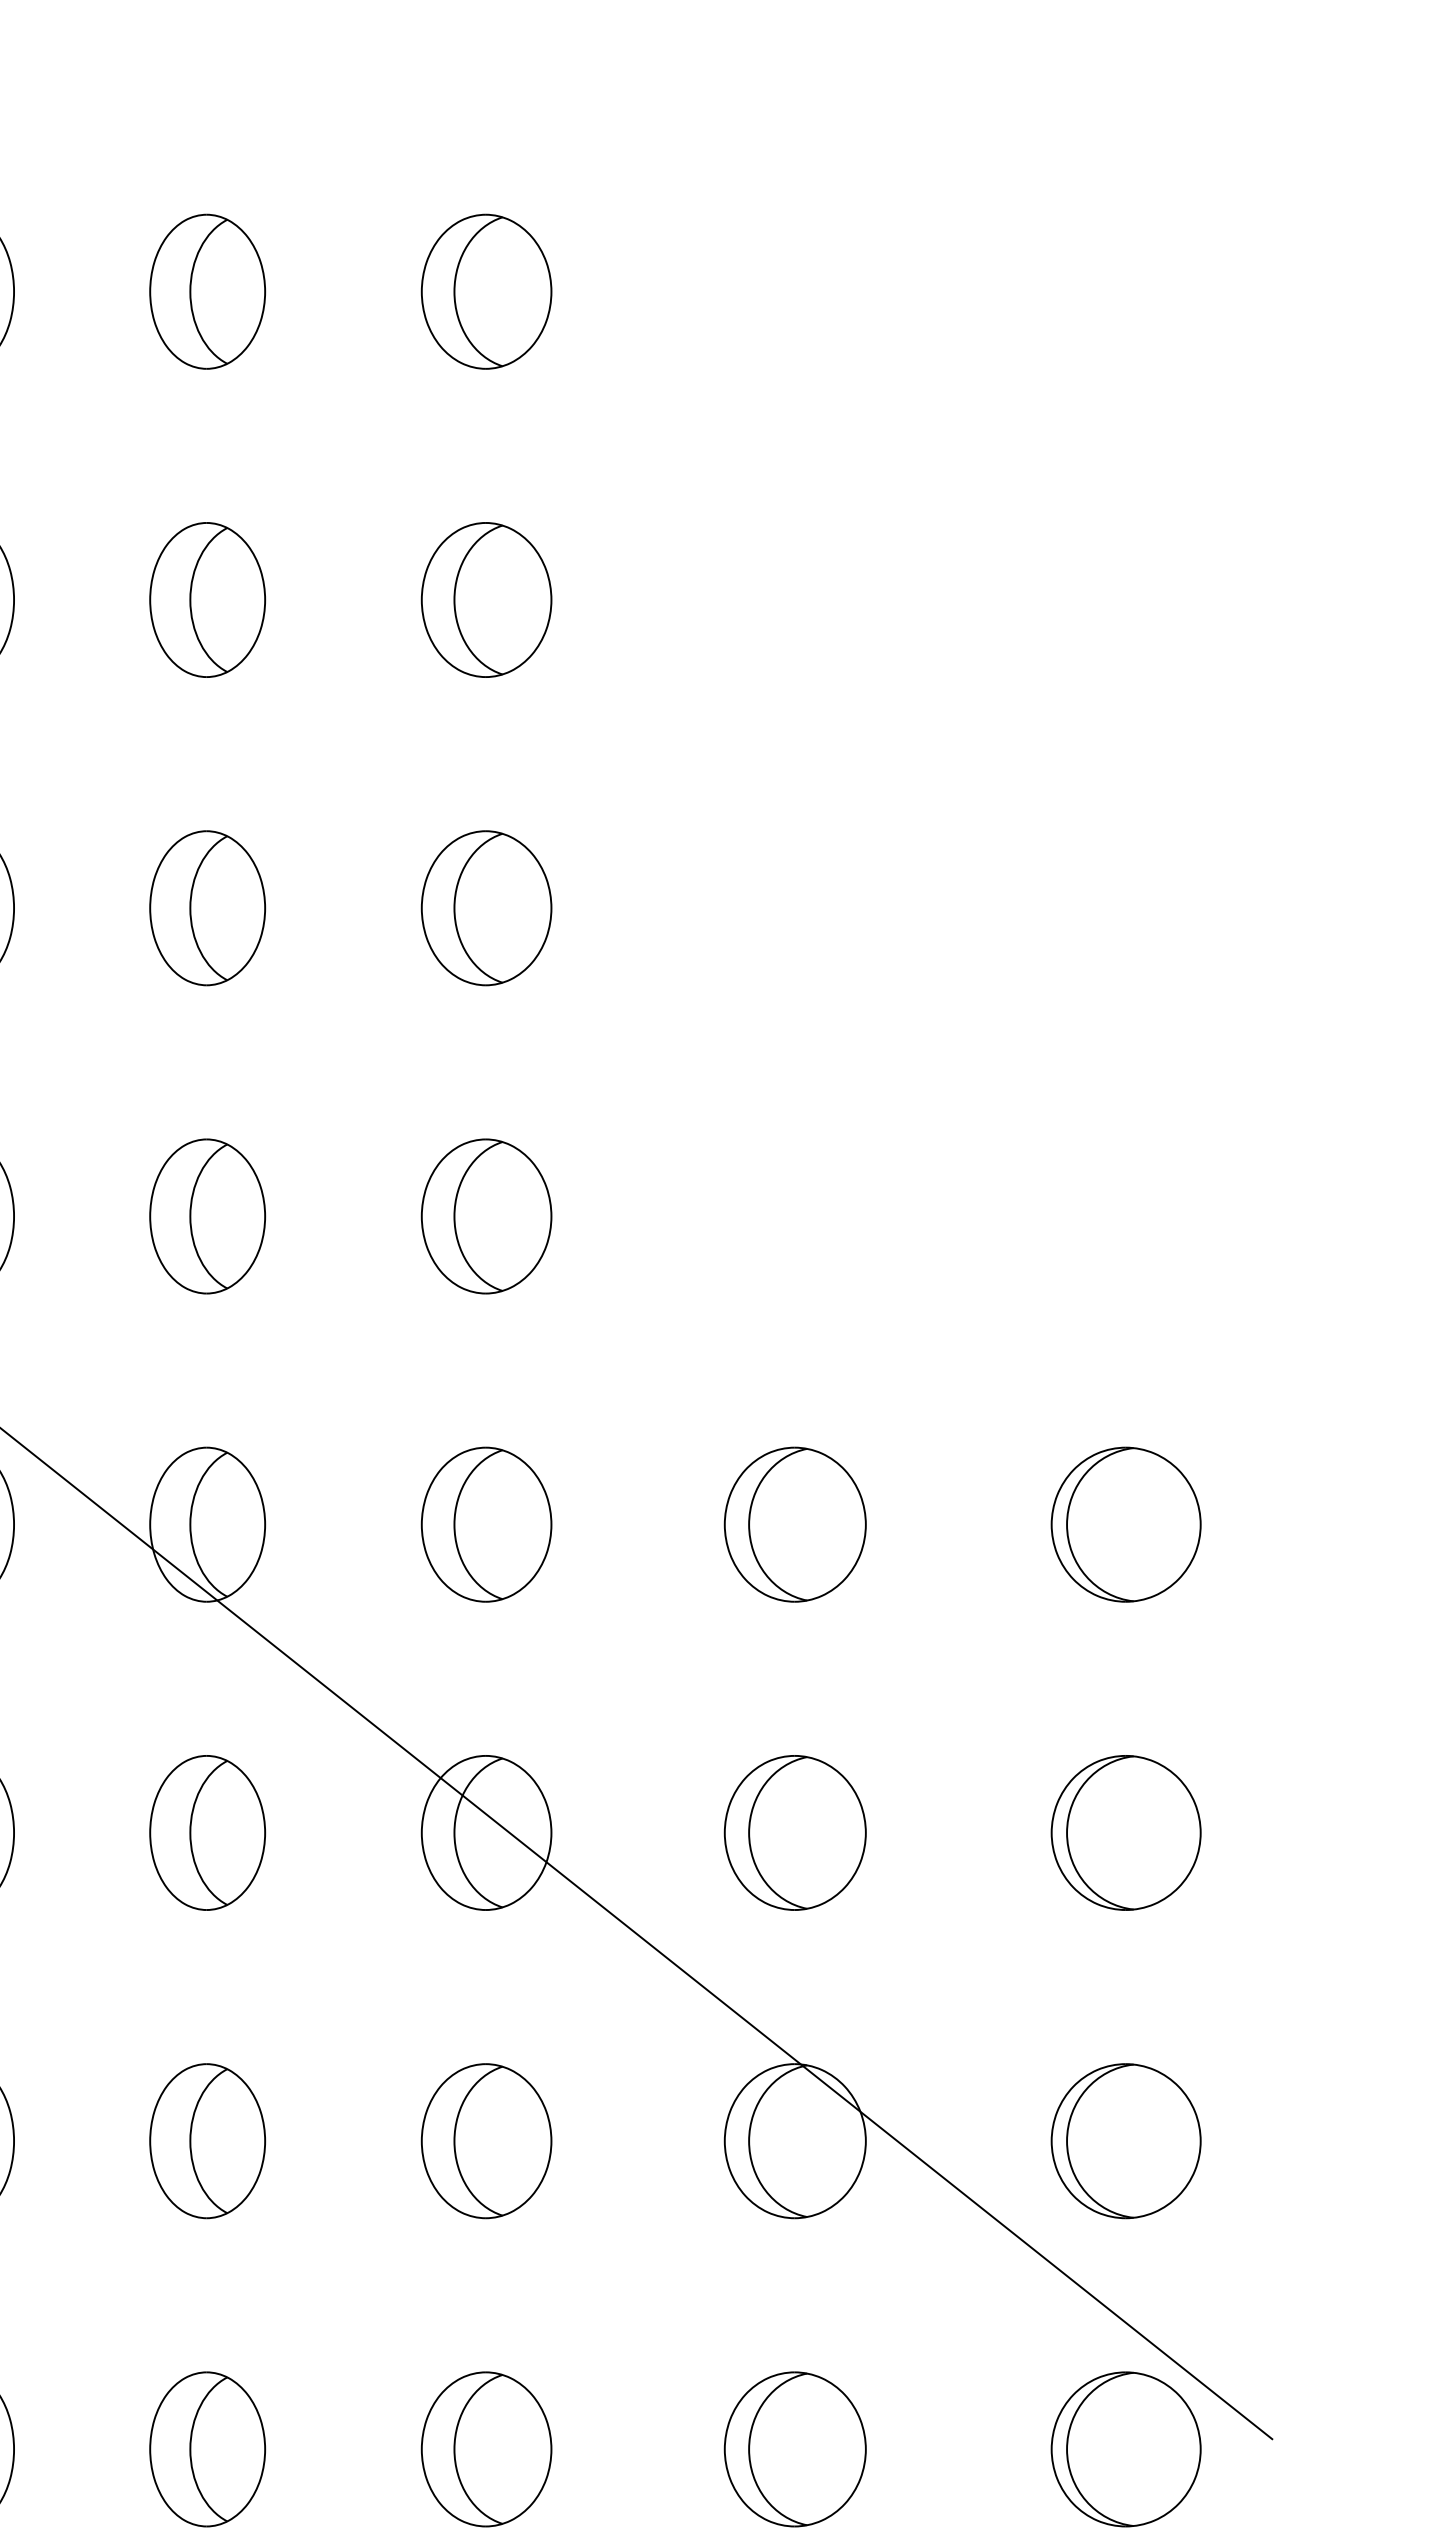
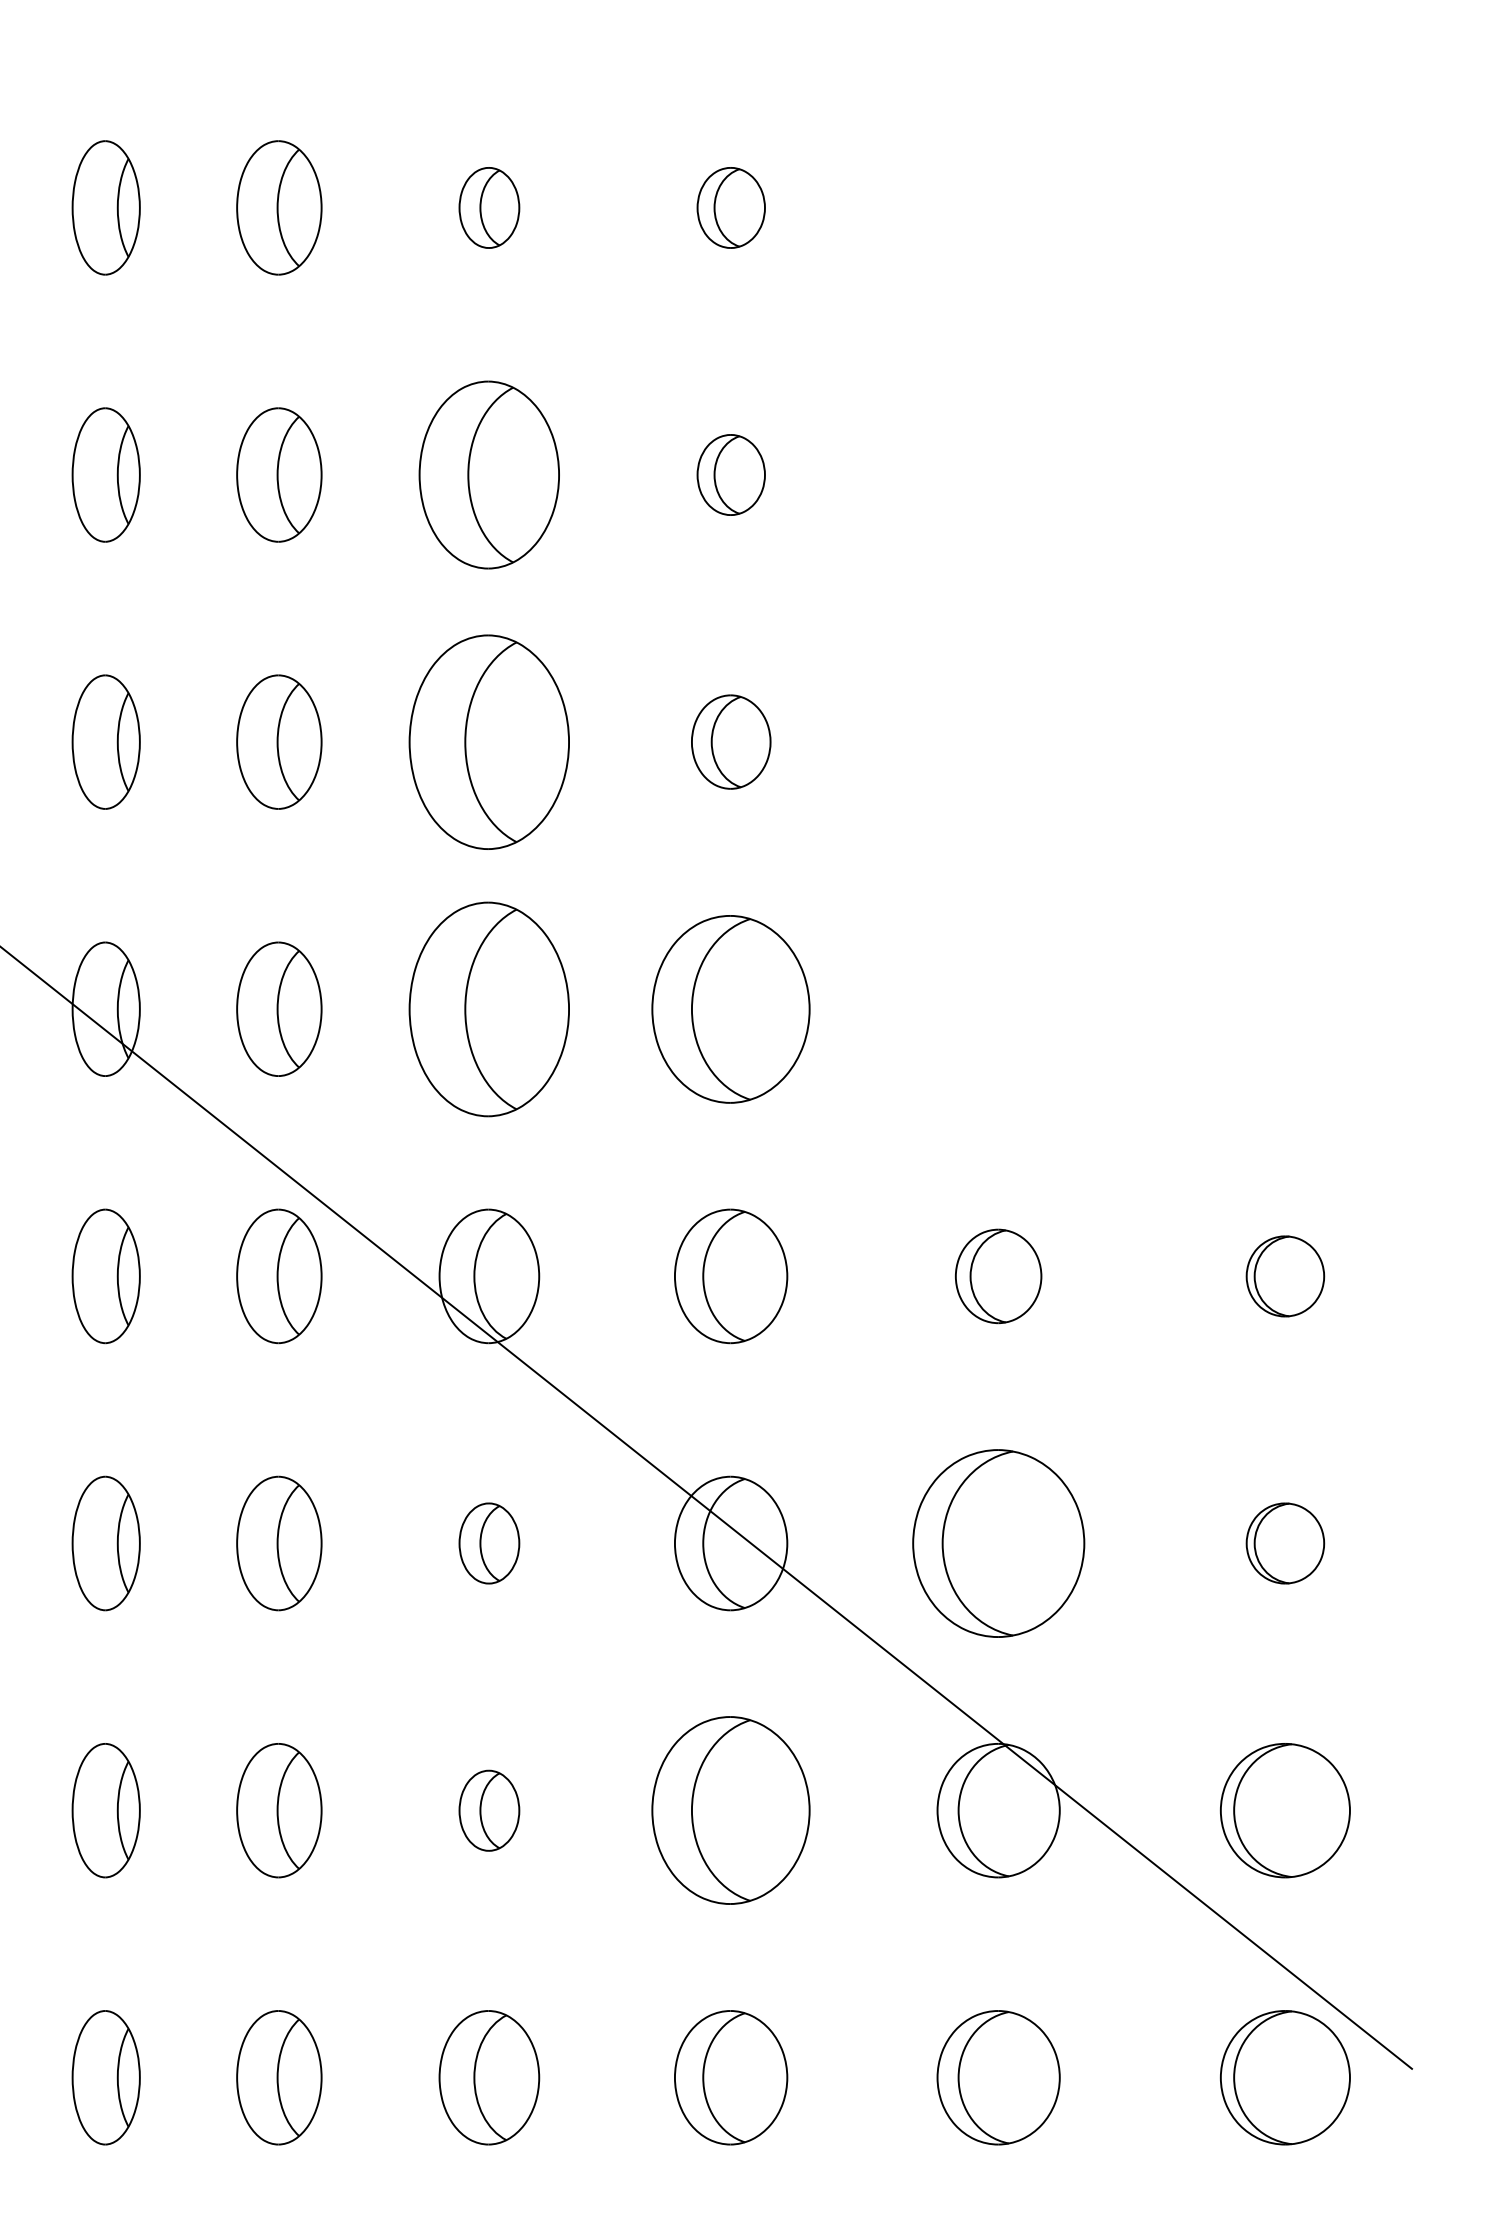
part: (207, 291) -> (489, 207), size x0.6
part: (487, 291) -> (731, 207), size x0.6
part: (207, 599) -> (489, 474), size x1.4
part: (487, 599) -> (731, 474), size x0.6
part: (207, 907) -> (489, 741), size x1.6
part: (487, 907) -> (731, 741), size x0.7
part: (207, 1215) -> (489, 1008), size x1.6
part: (487, 1215) -> (731, 1008), size x1.4
part: (795, 1524) -> (998, 1276), size x0.7
part: (1126, 1524) -> (1285, 1276), size x0.6
part: (207, 1832) -> (489, 1543), size x0.6
part: (795, 1832) -> (998, 1543), size x1.4
part: (1126, 1832) -> (1285, 1543), size x0.6
part: (207, 2141) -> (489, 1810), size x0.6
part: (487, 2141) -> (731, 1810), size x1.4

